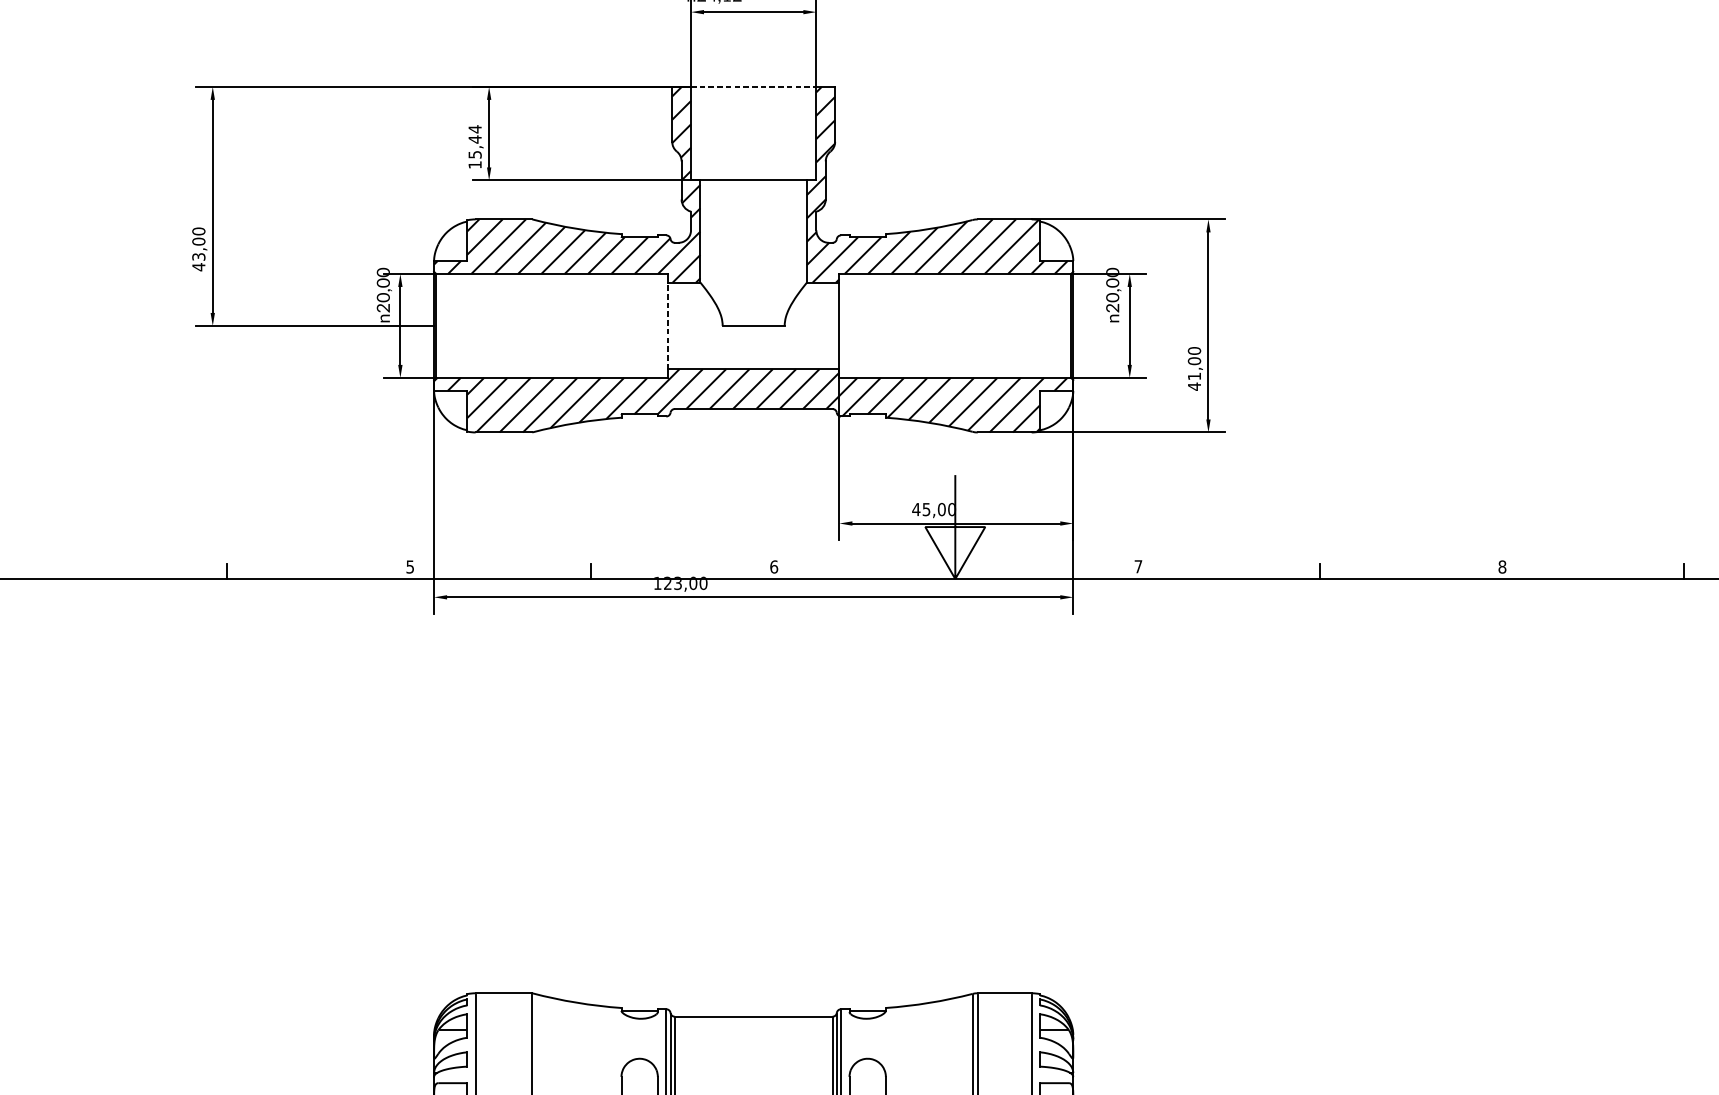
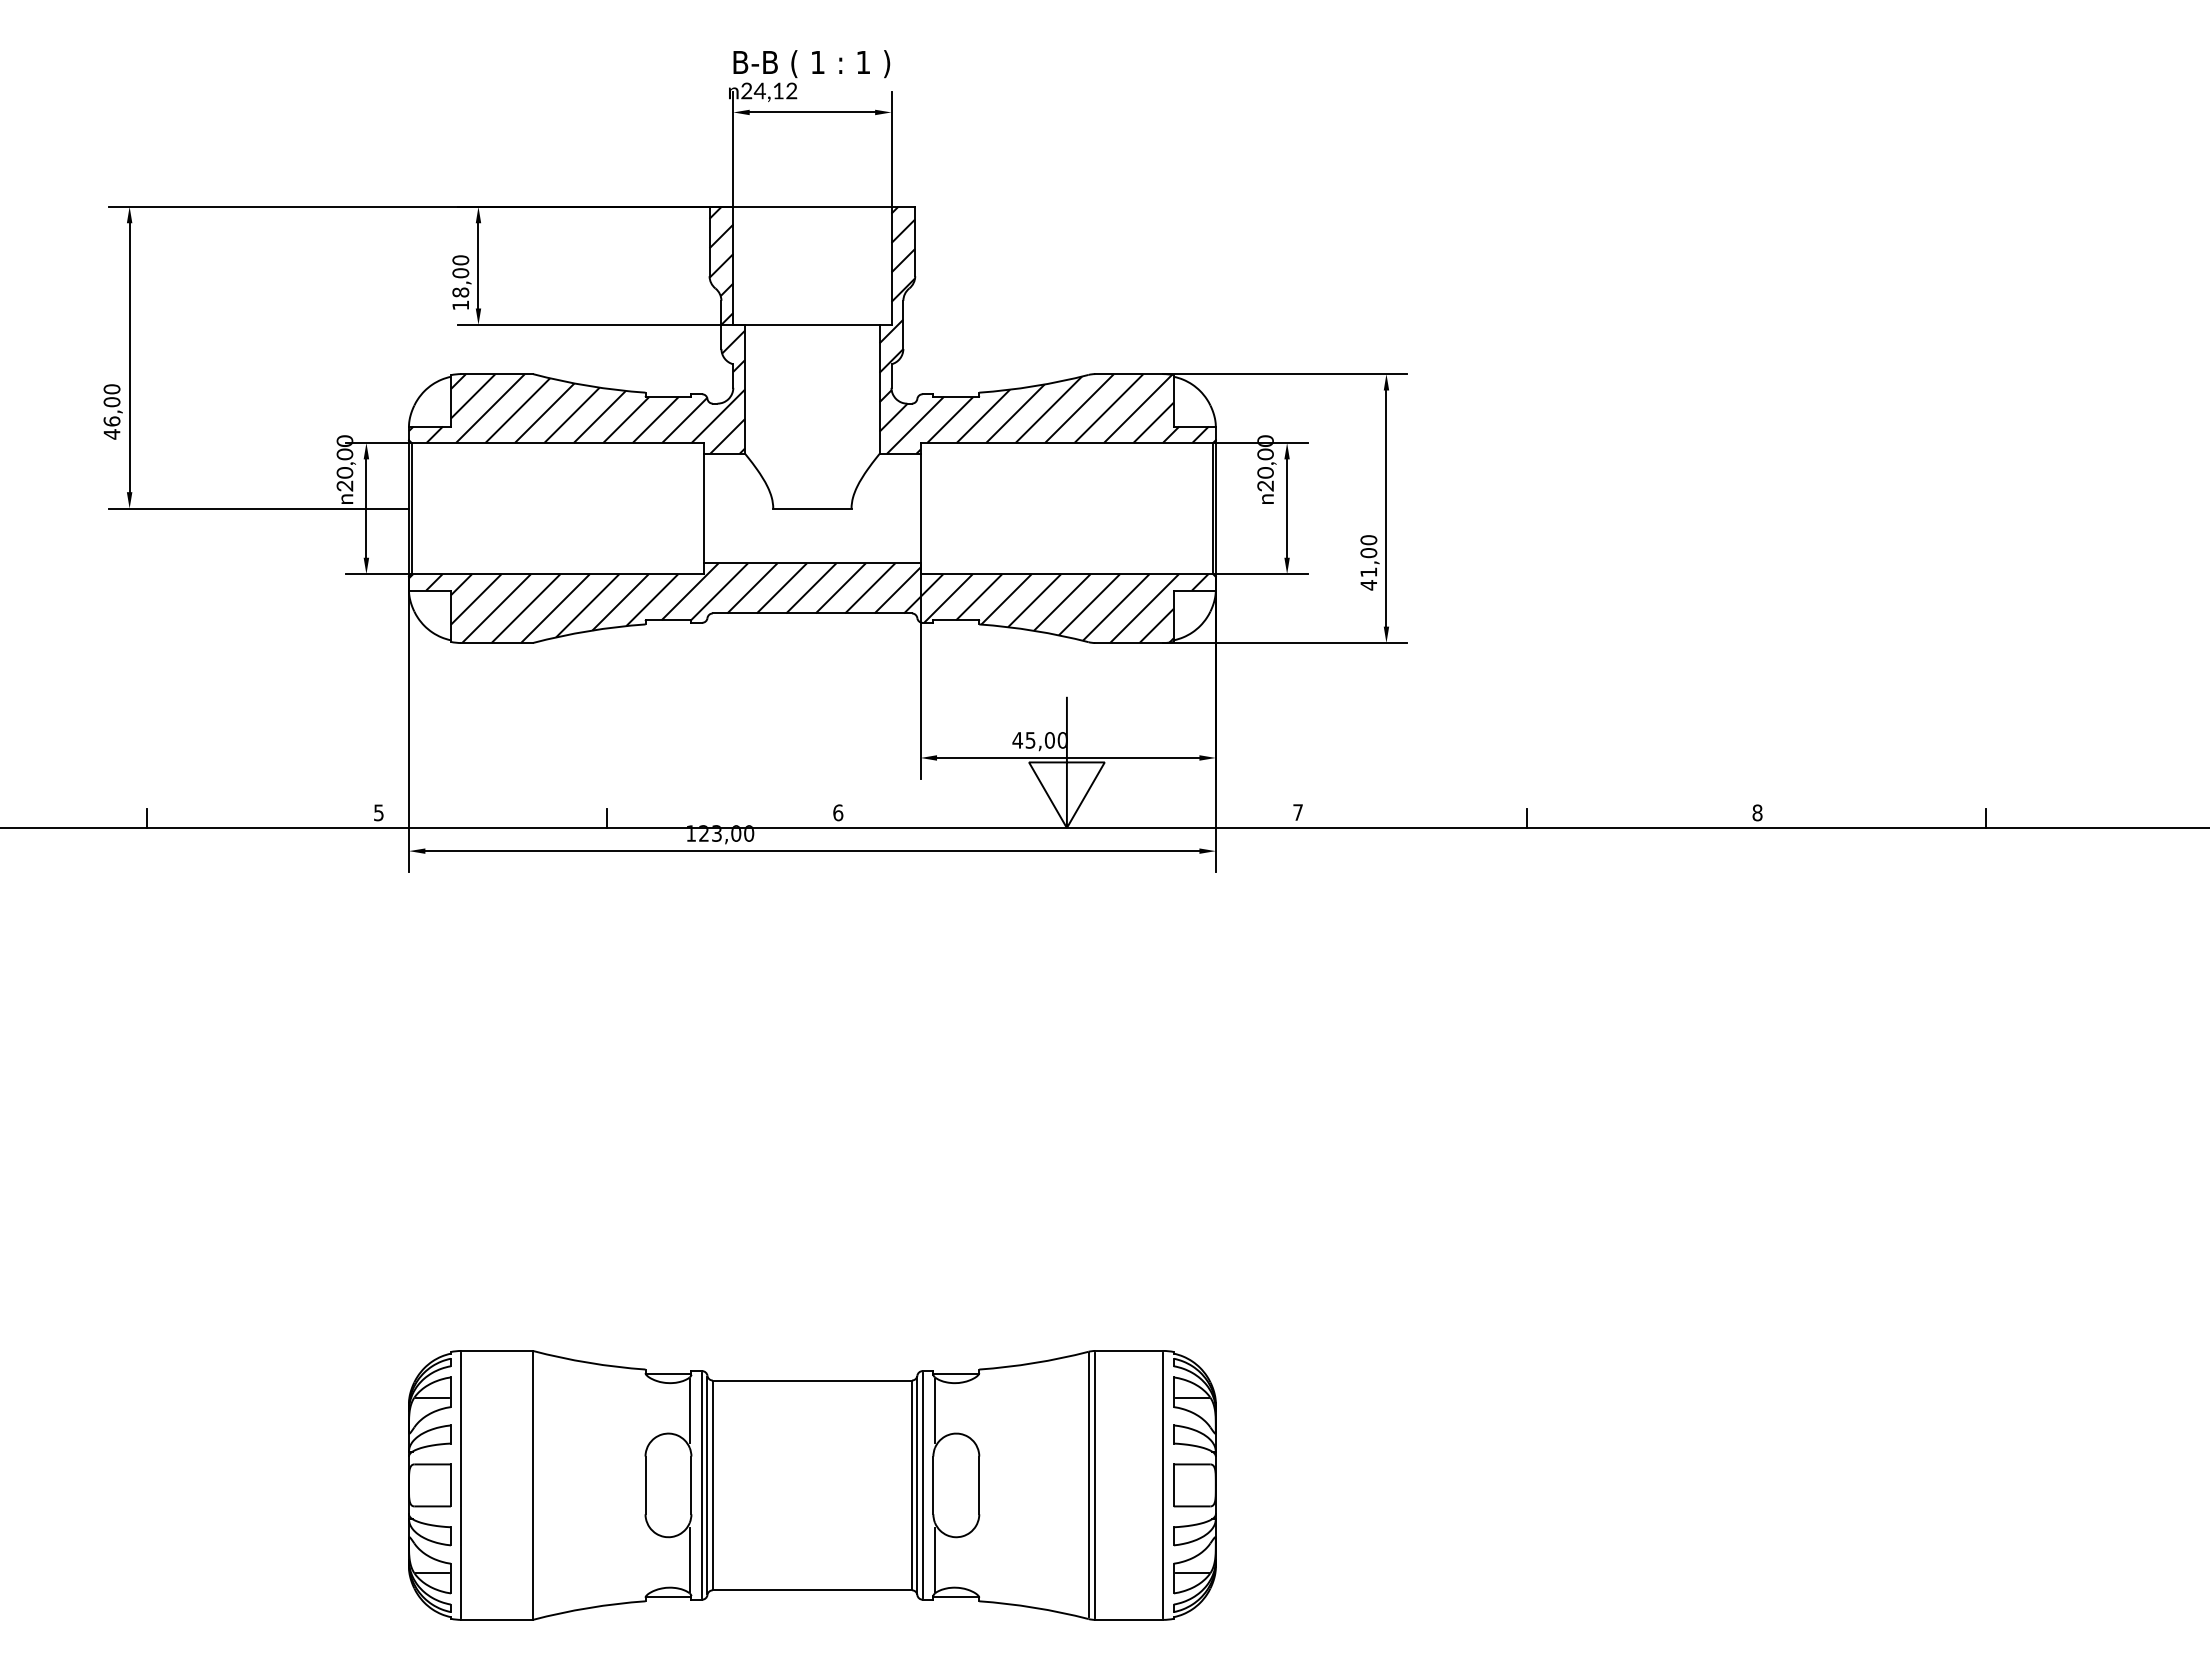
line: (753, 86) -> (812, 206), dashed -> solid
text: (474, 142) -> (460, 276), 15,44 -> 18,00
text: (198, 256) -> (111, 421), 43,00 -> 46,00
line: (668, 325) -> (704, 508), dashed -> solid
line: (656, 1041) -> (689, 1411), added
line: (851, 1041) -> (935, 1411), added

